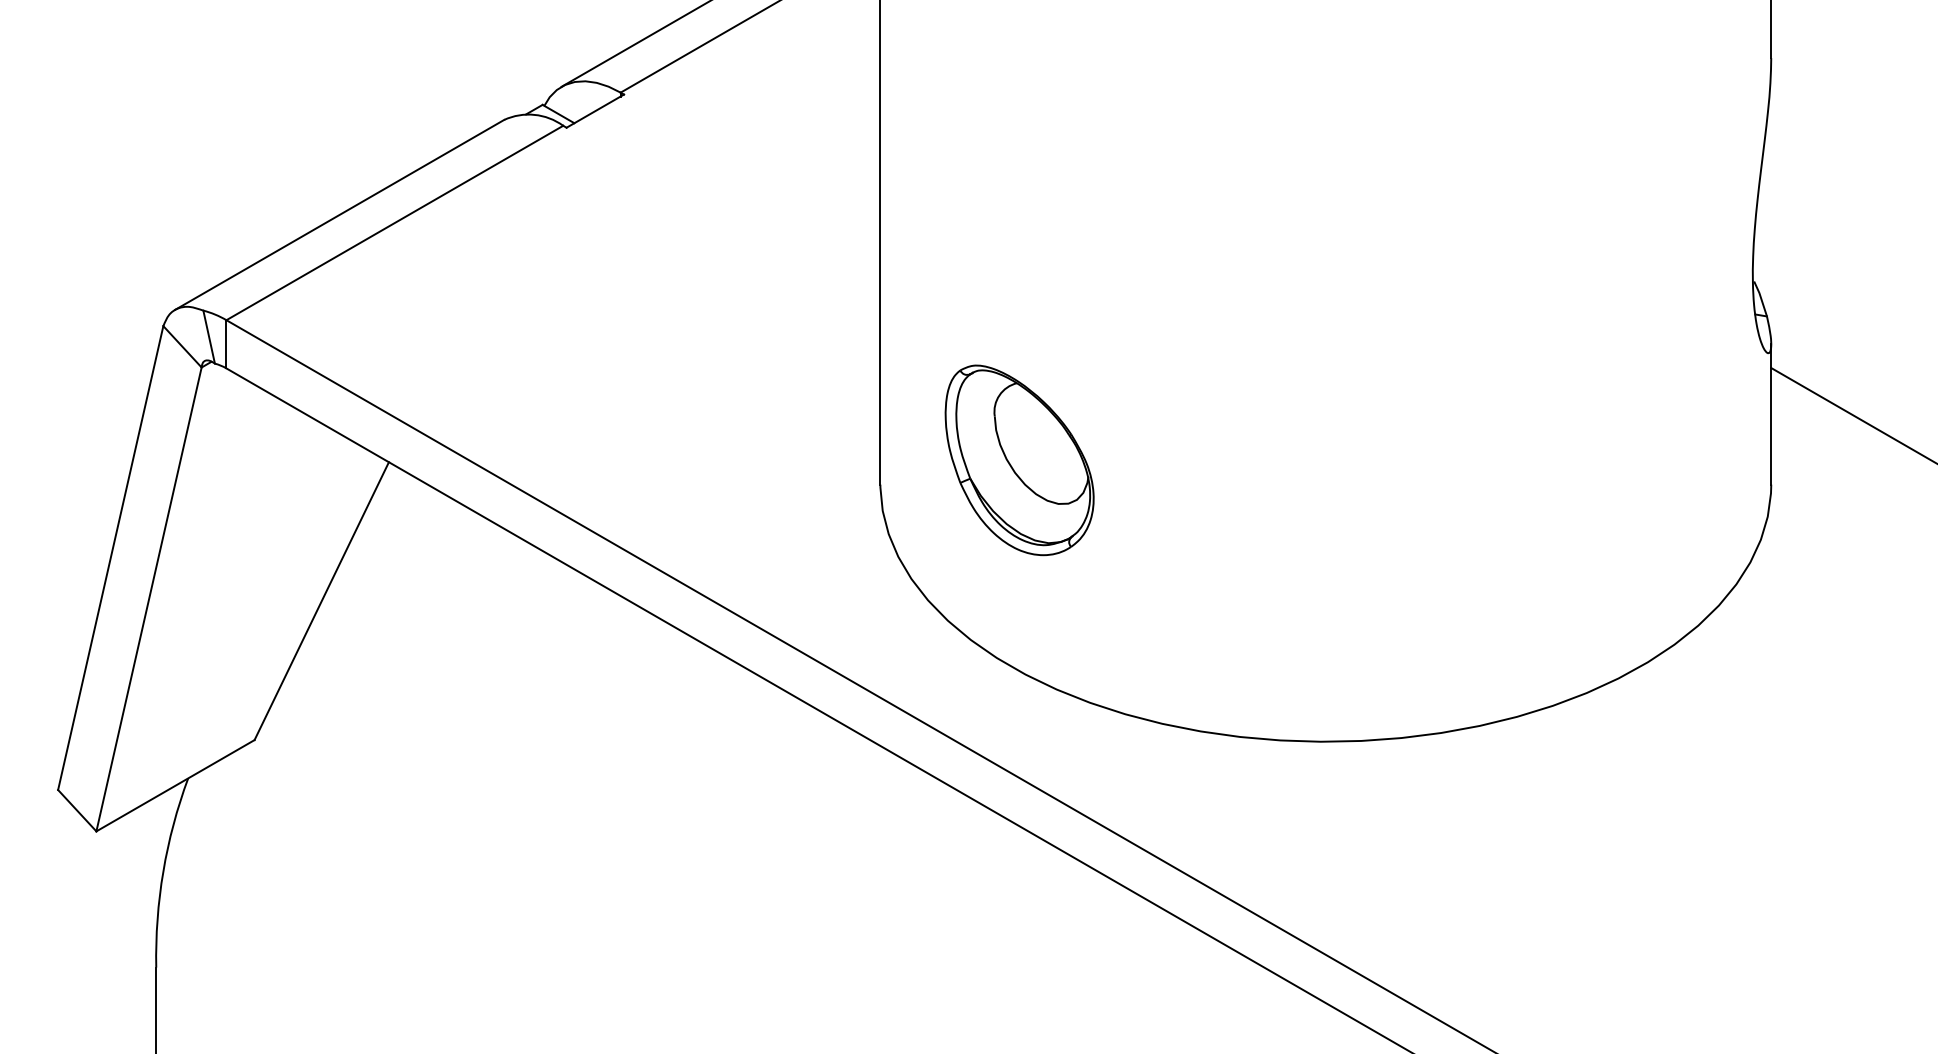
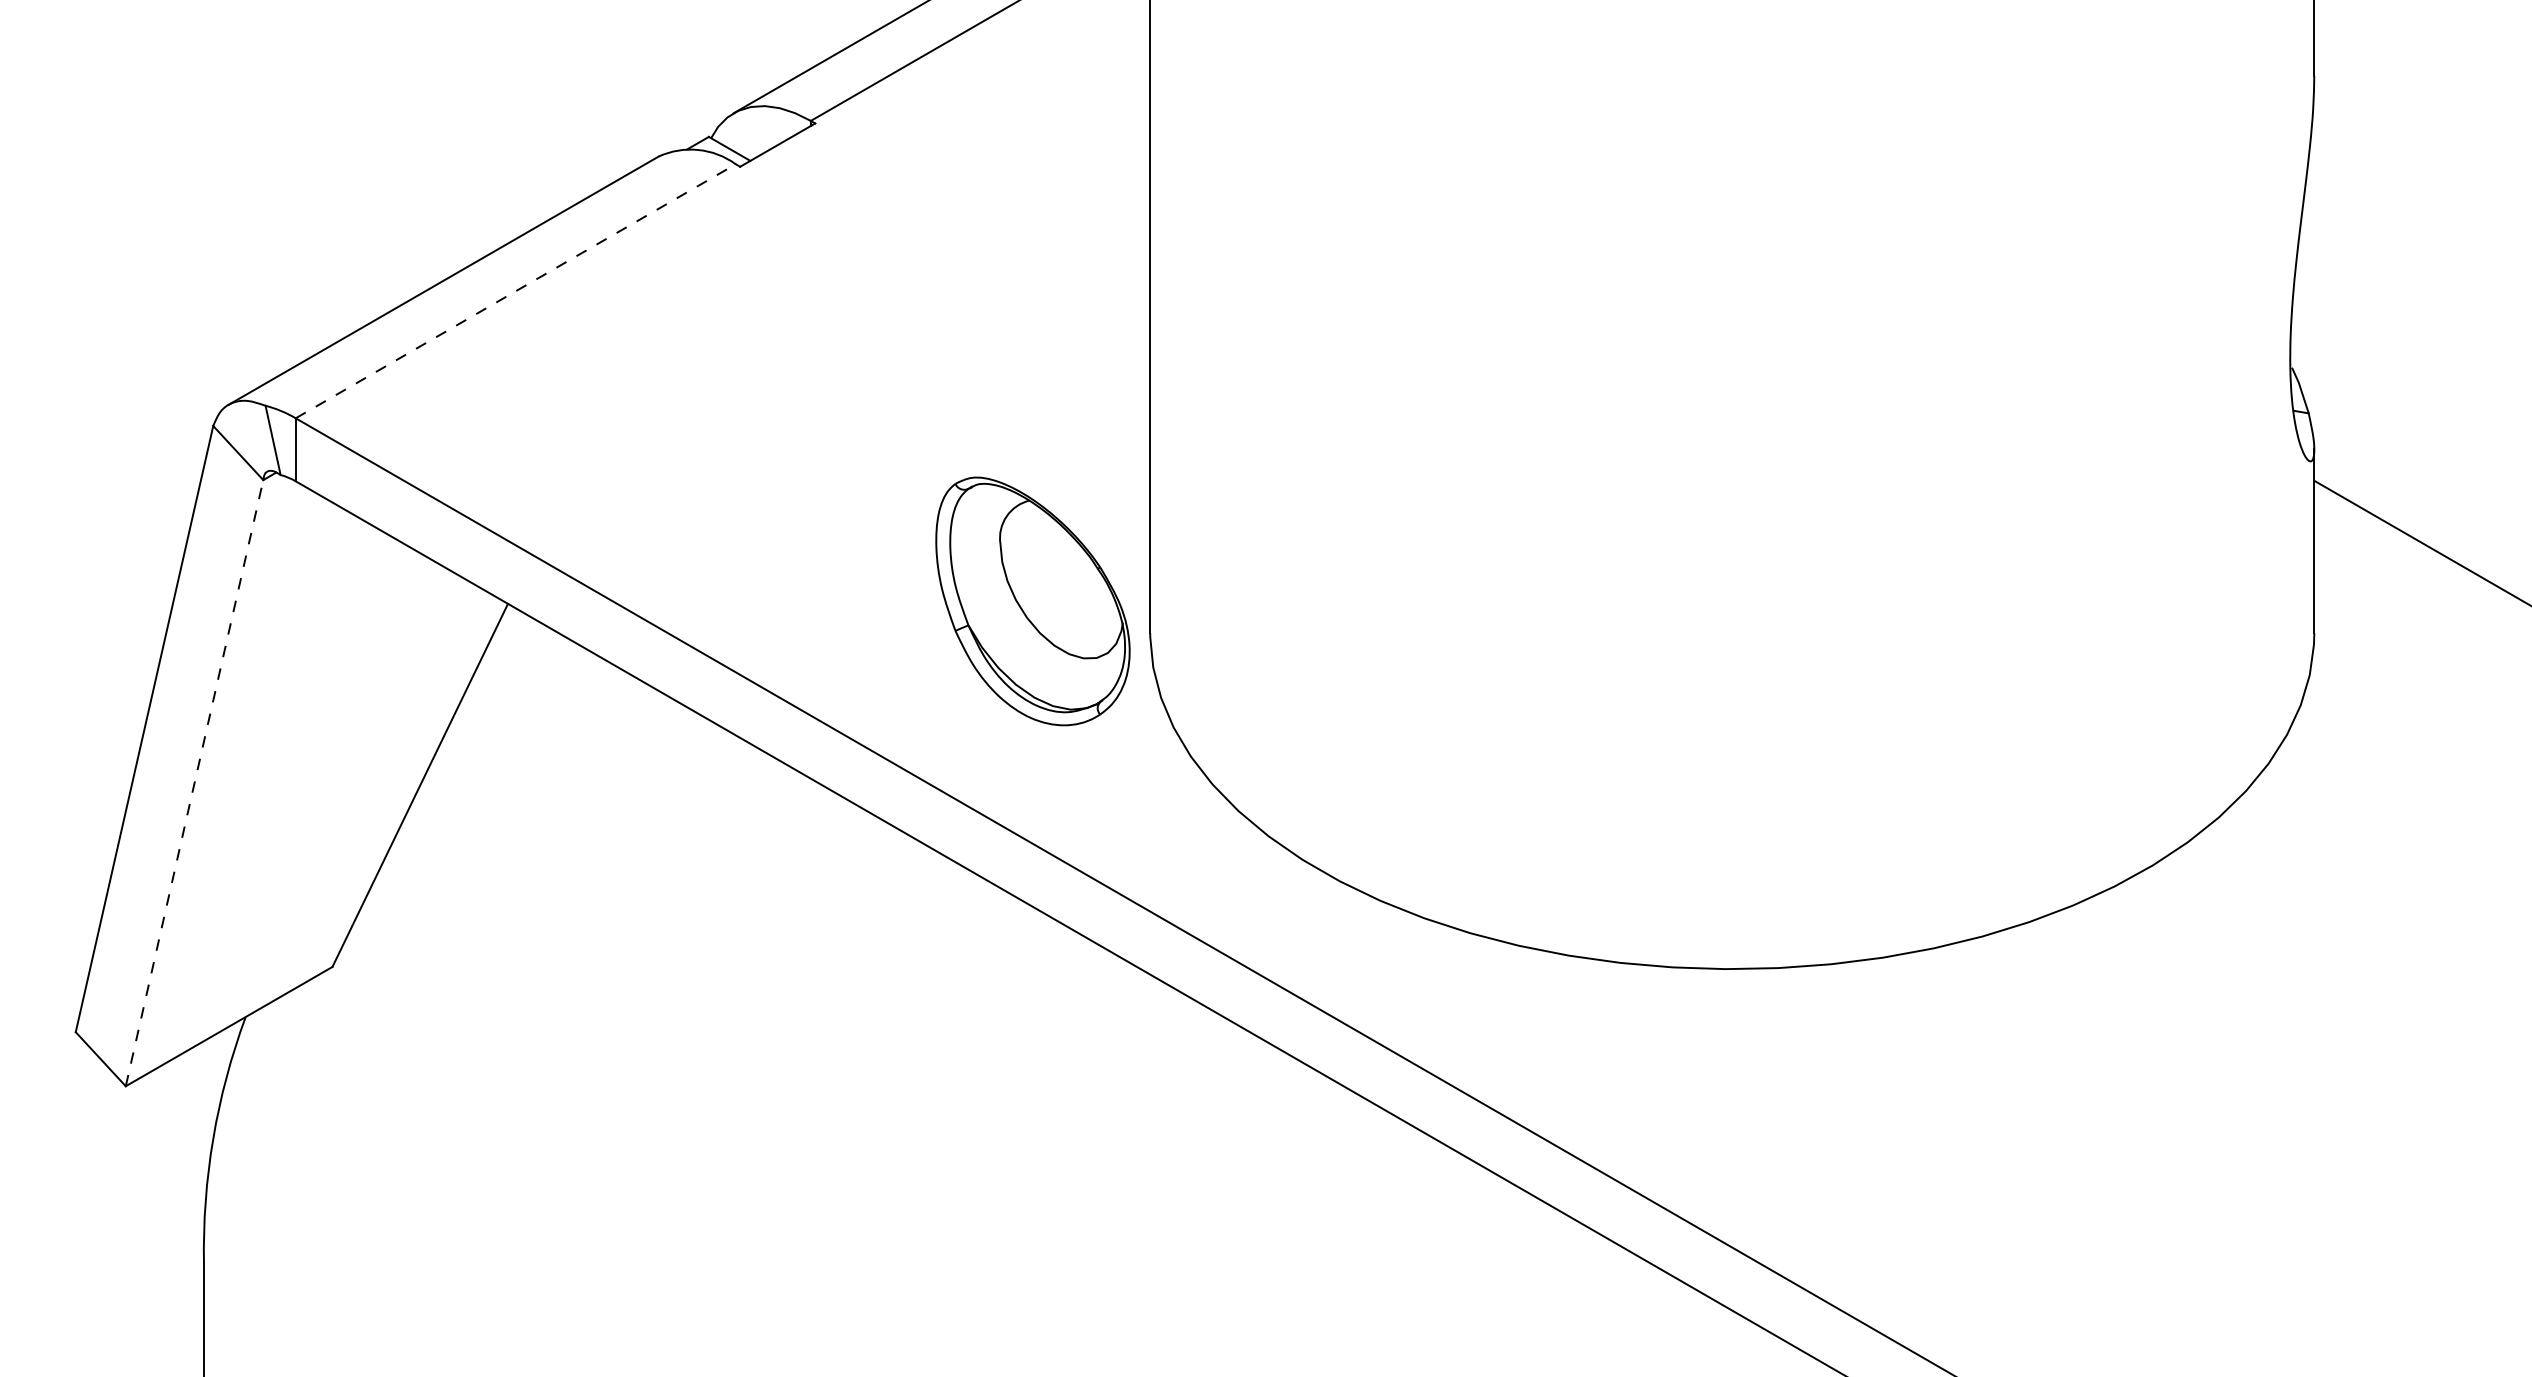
line: (395, 222) -> (516, 290), solid -> dashed
part: (1019, 460) -> (1032, 601), moved
line: (149, 599) -> (195, 783), solid -> dashed

